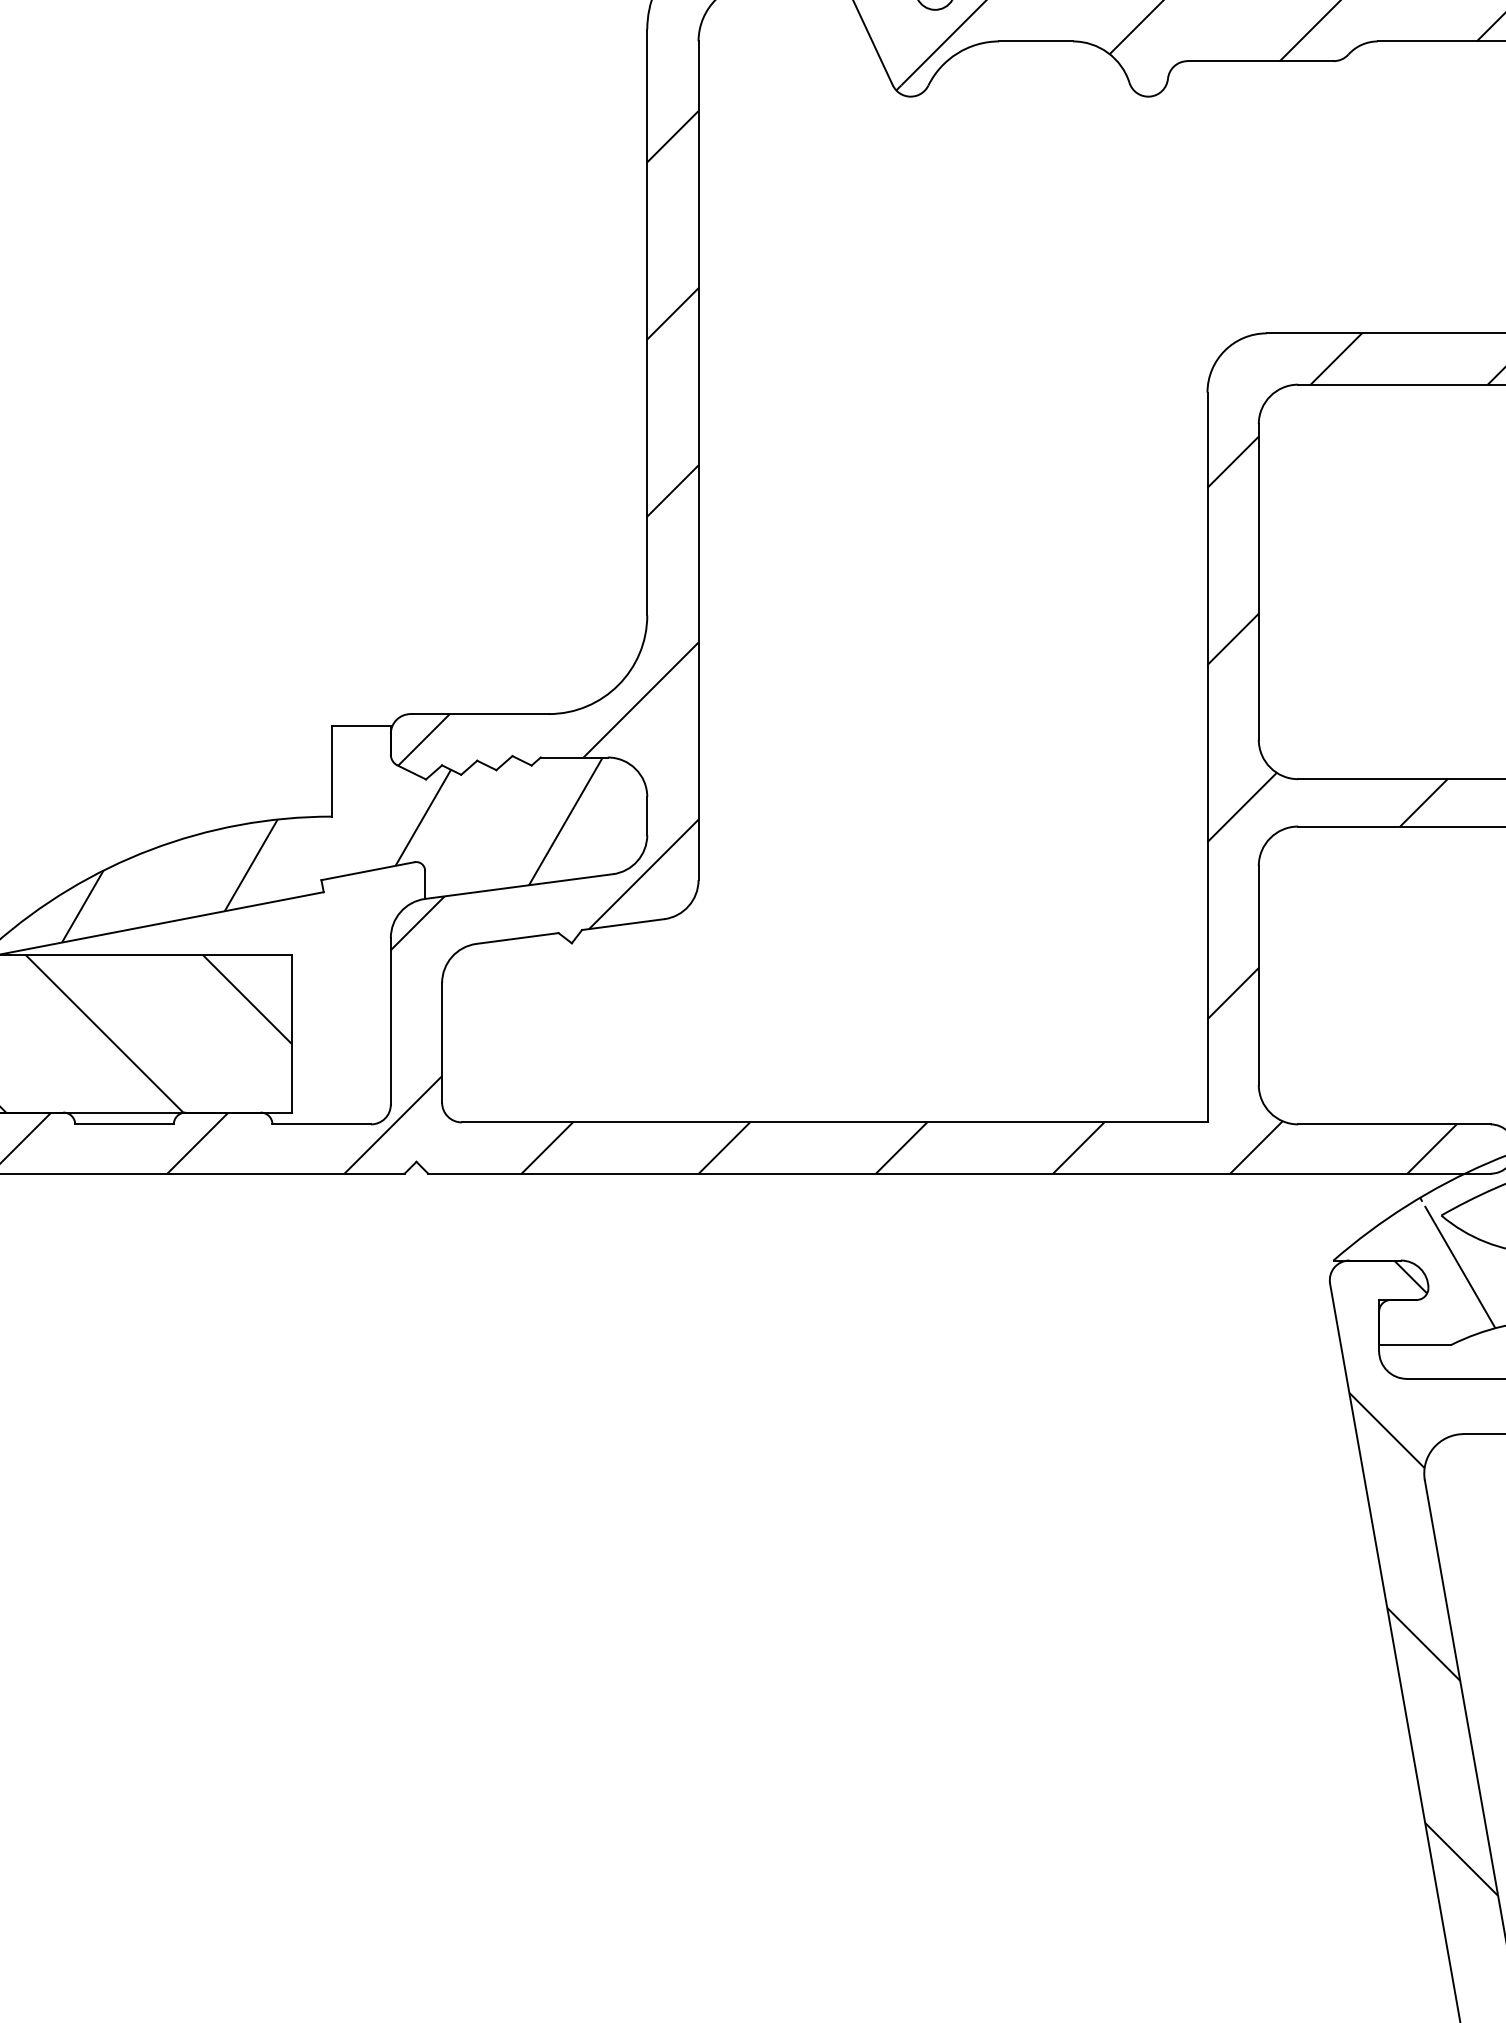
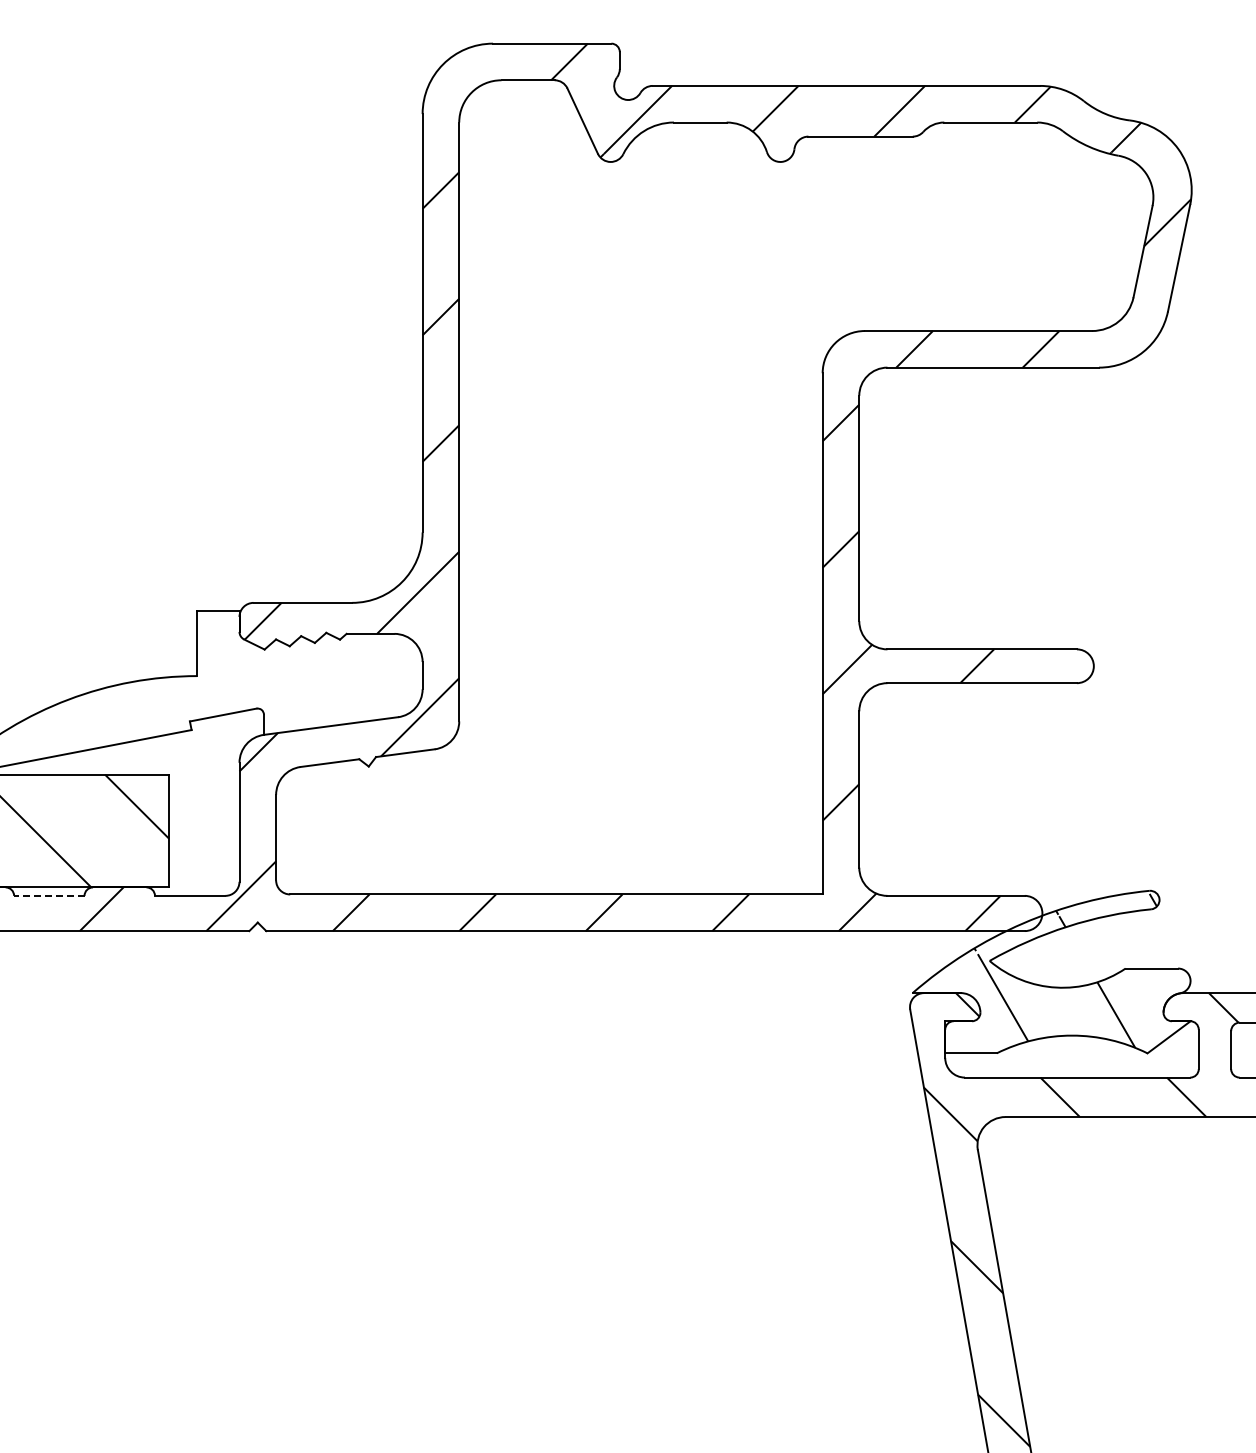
hatch: (332, 833) -> (197, 688), removed
line: (123, 1123) -> (48, 895), solid -> dashed

